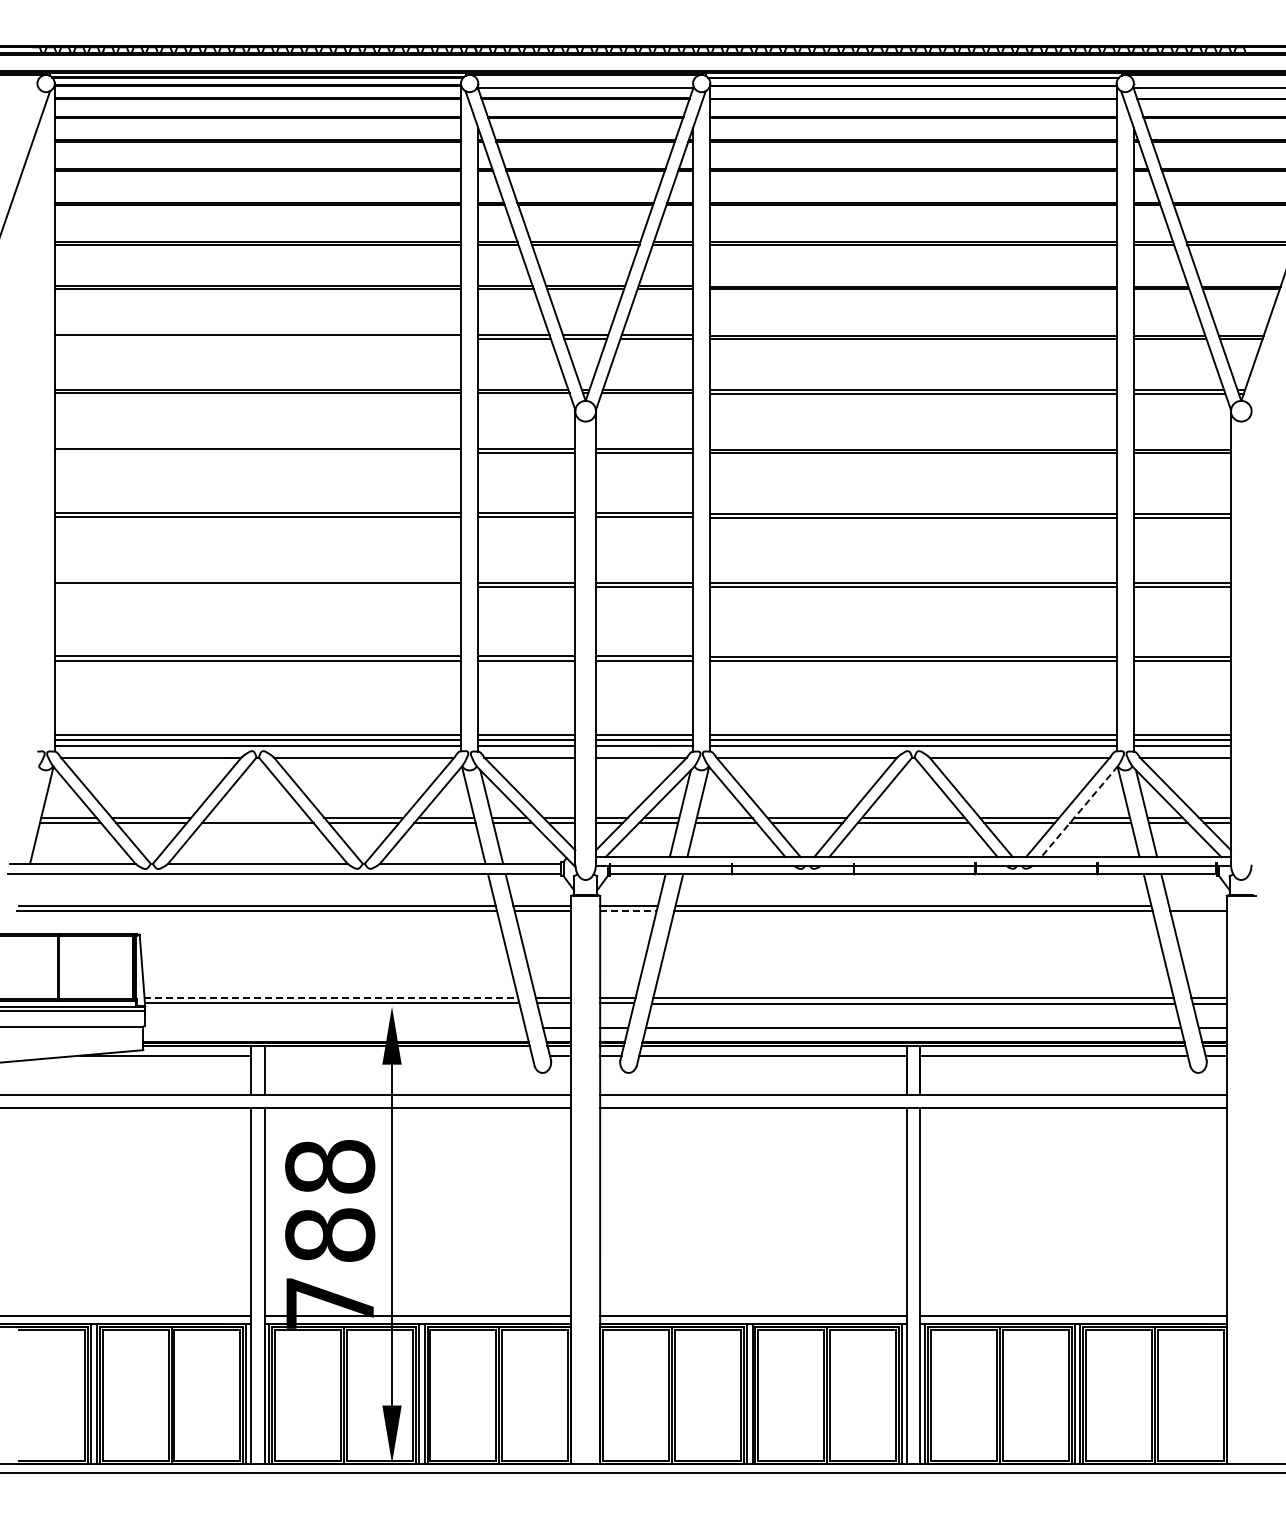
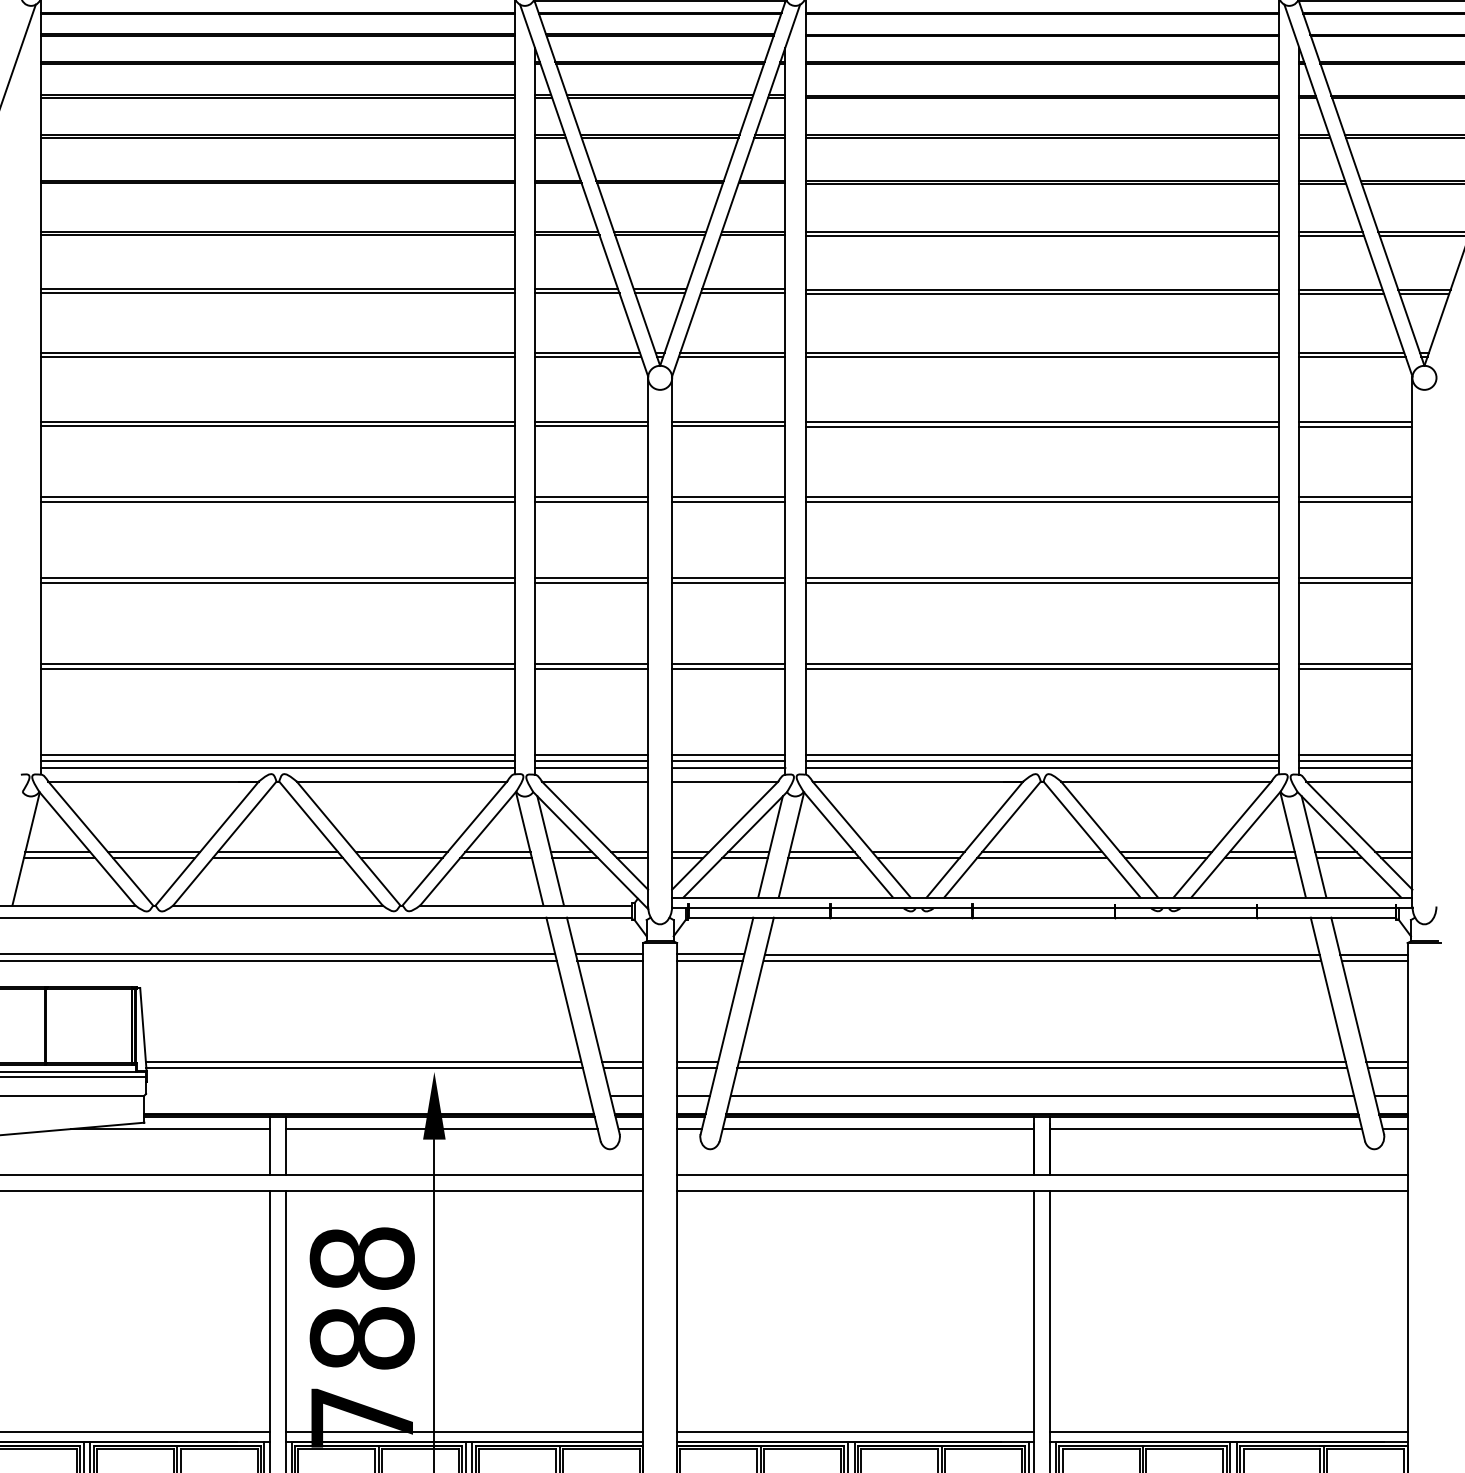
line: (257, 338) -> (277, 293), added
line: (257, 452) -> (277, 425), added
line: (257, 586) -> (277, 582), added
line: (1079, 812) -> (1235, 845), dashed -> solid
line: (257, 817) -> (277, 851), added
line: (1197, 905) -> (1373, 954), added
line: (628, 911) -> (710, 961), dashed -> solid
line: (331, 997) -> (363, 1061), dashed -> solid
line: (398, 1055) -> (441, 1128), added

